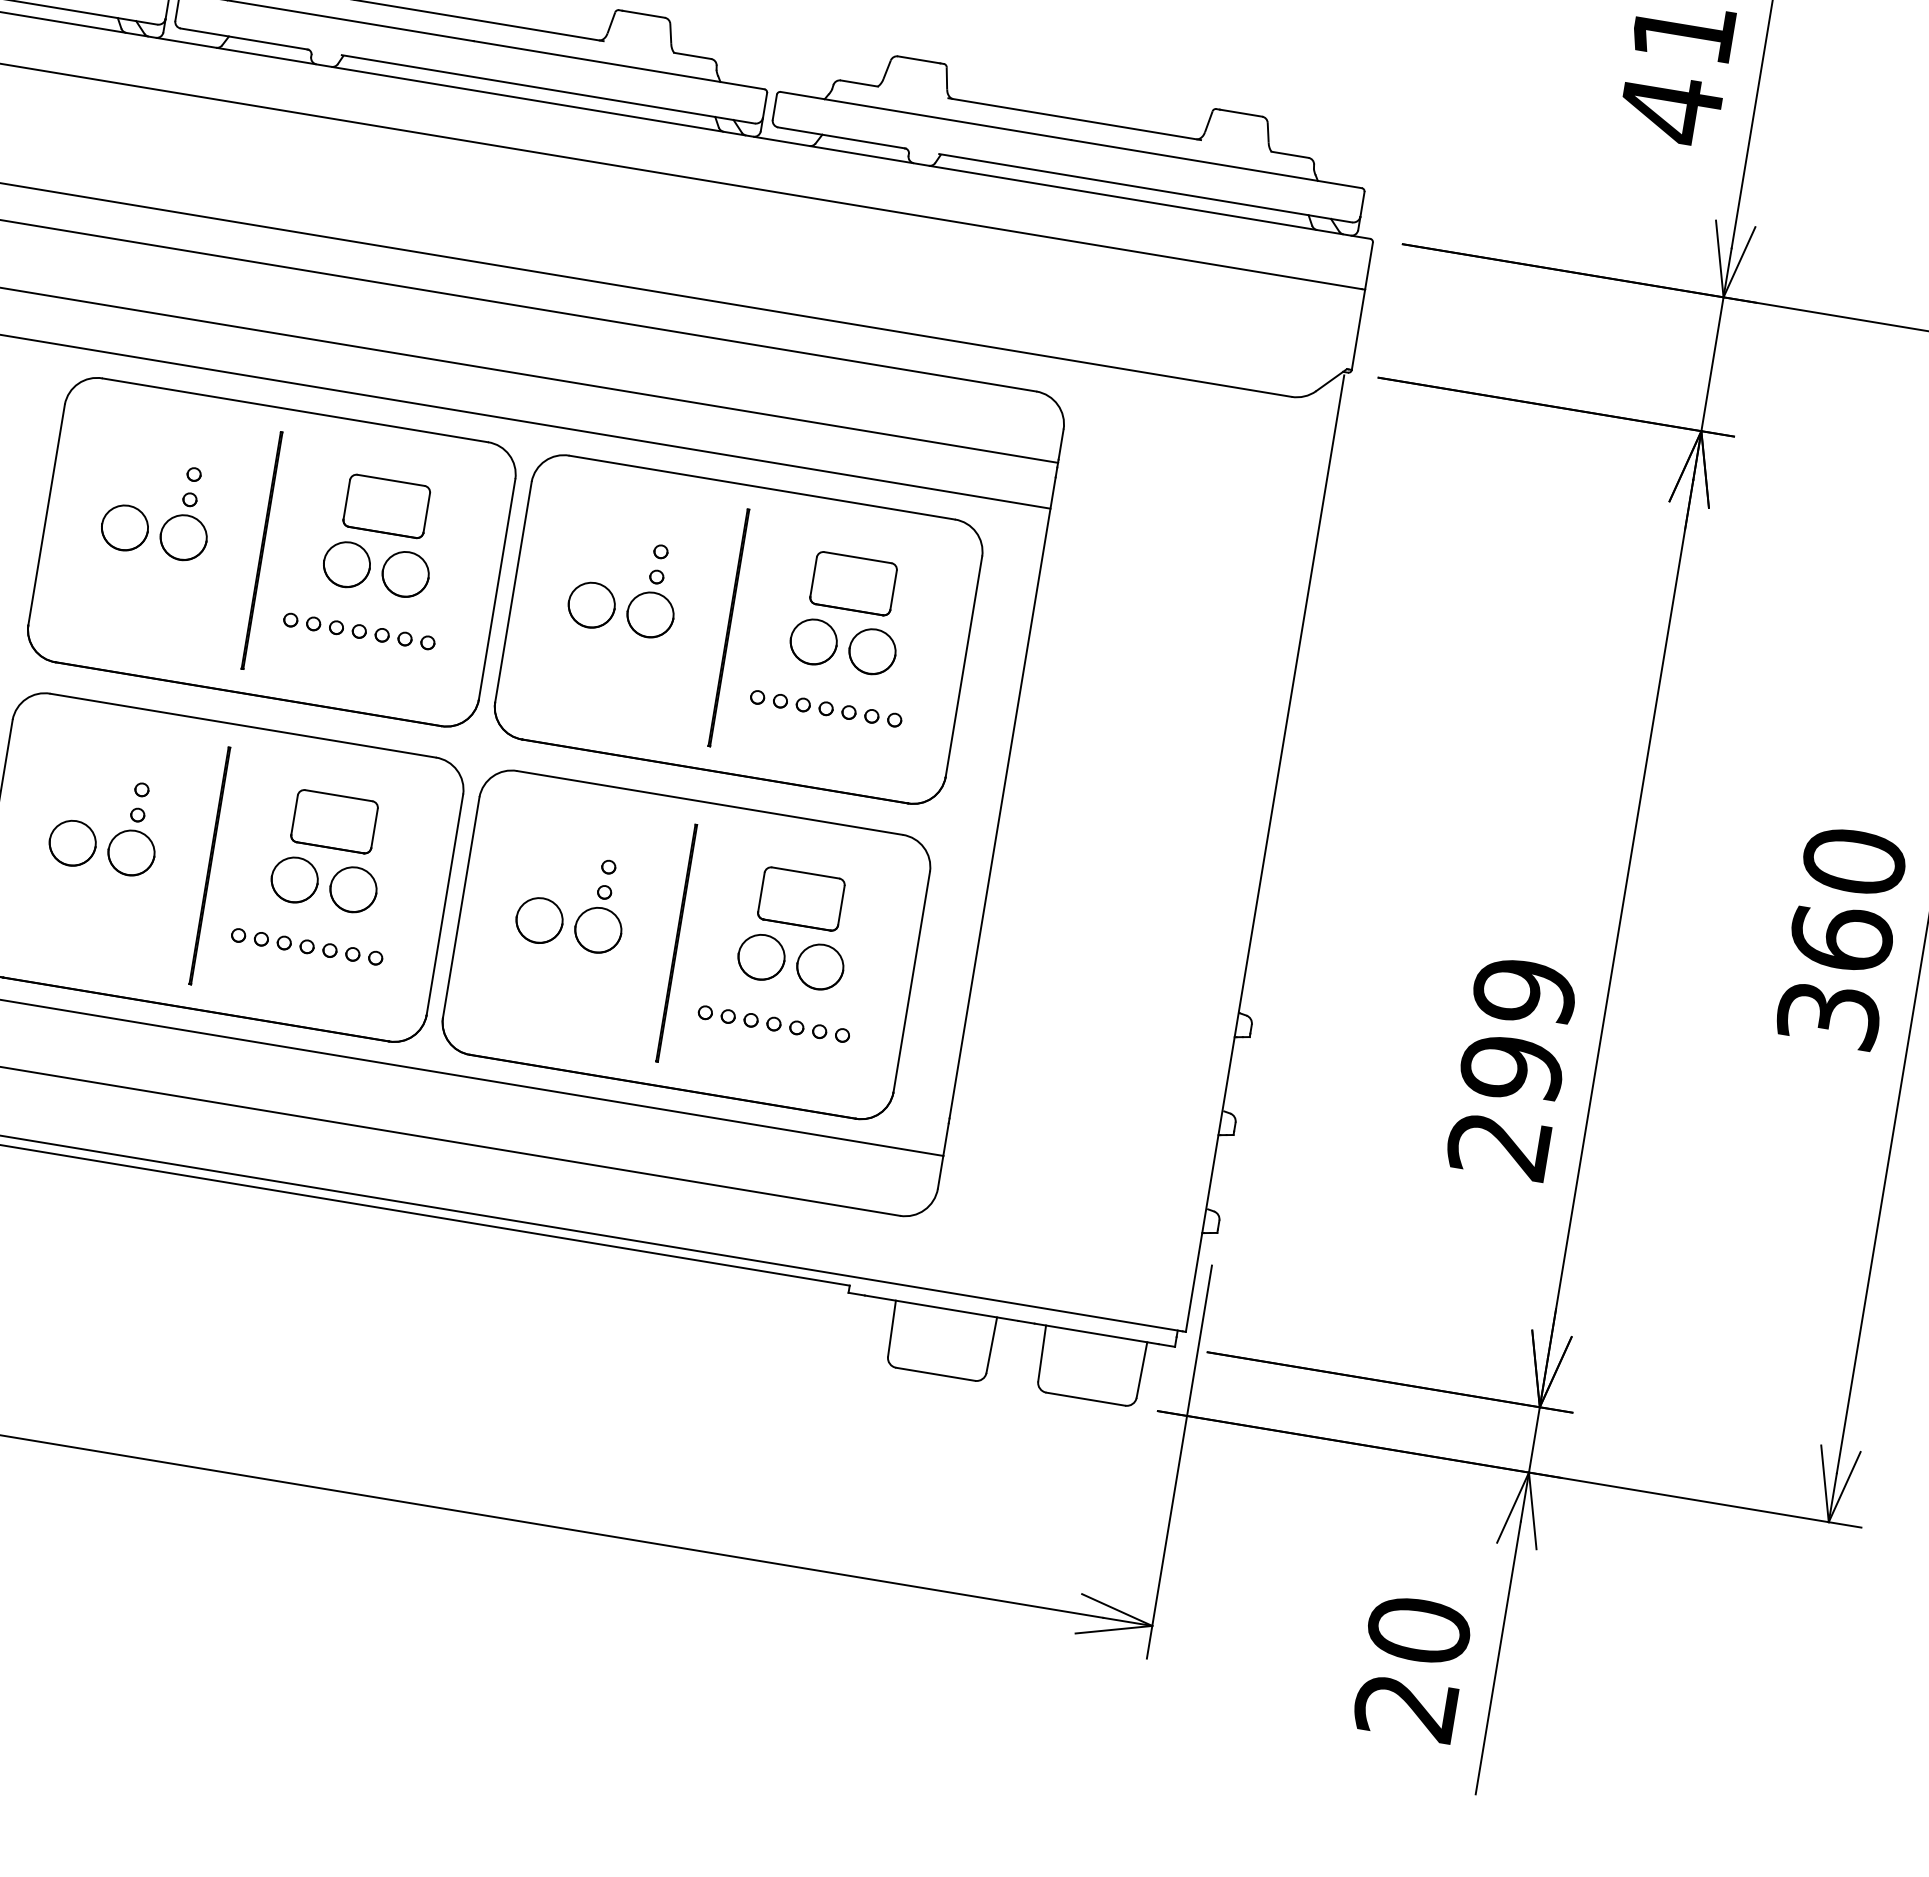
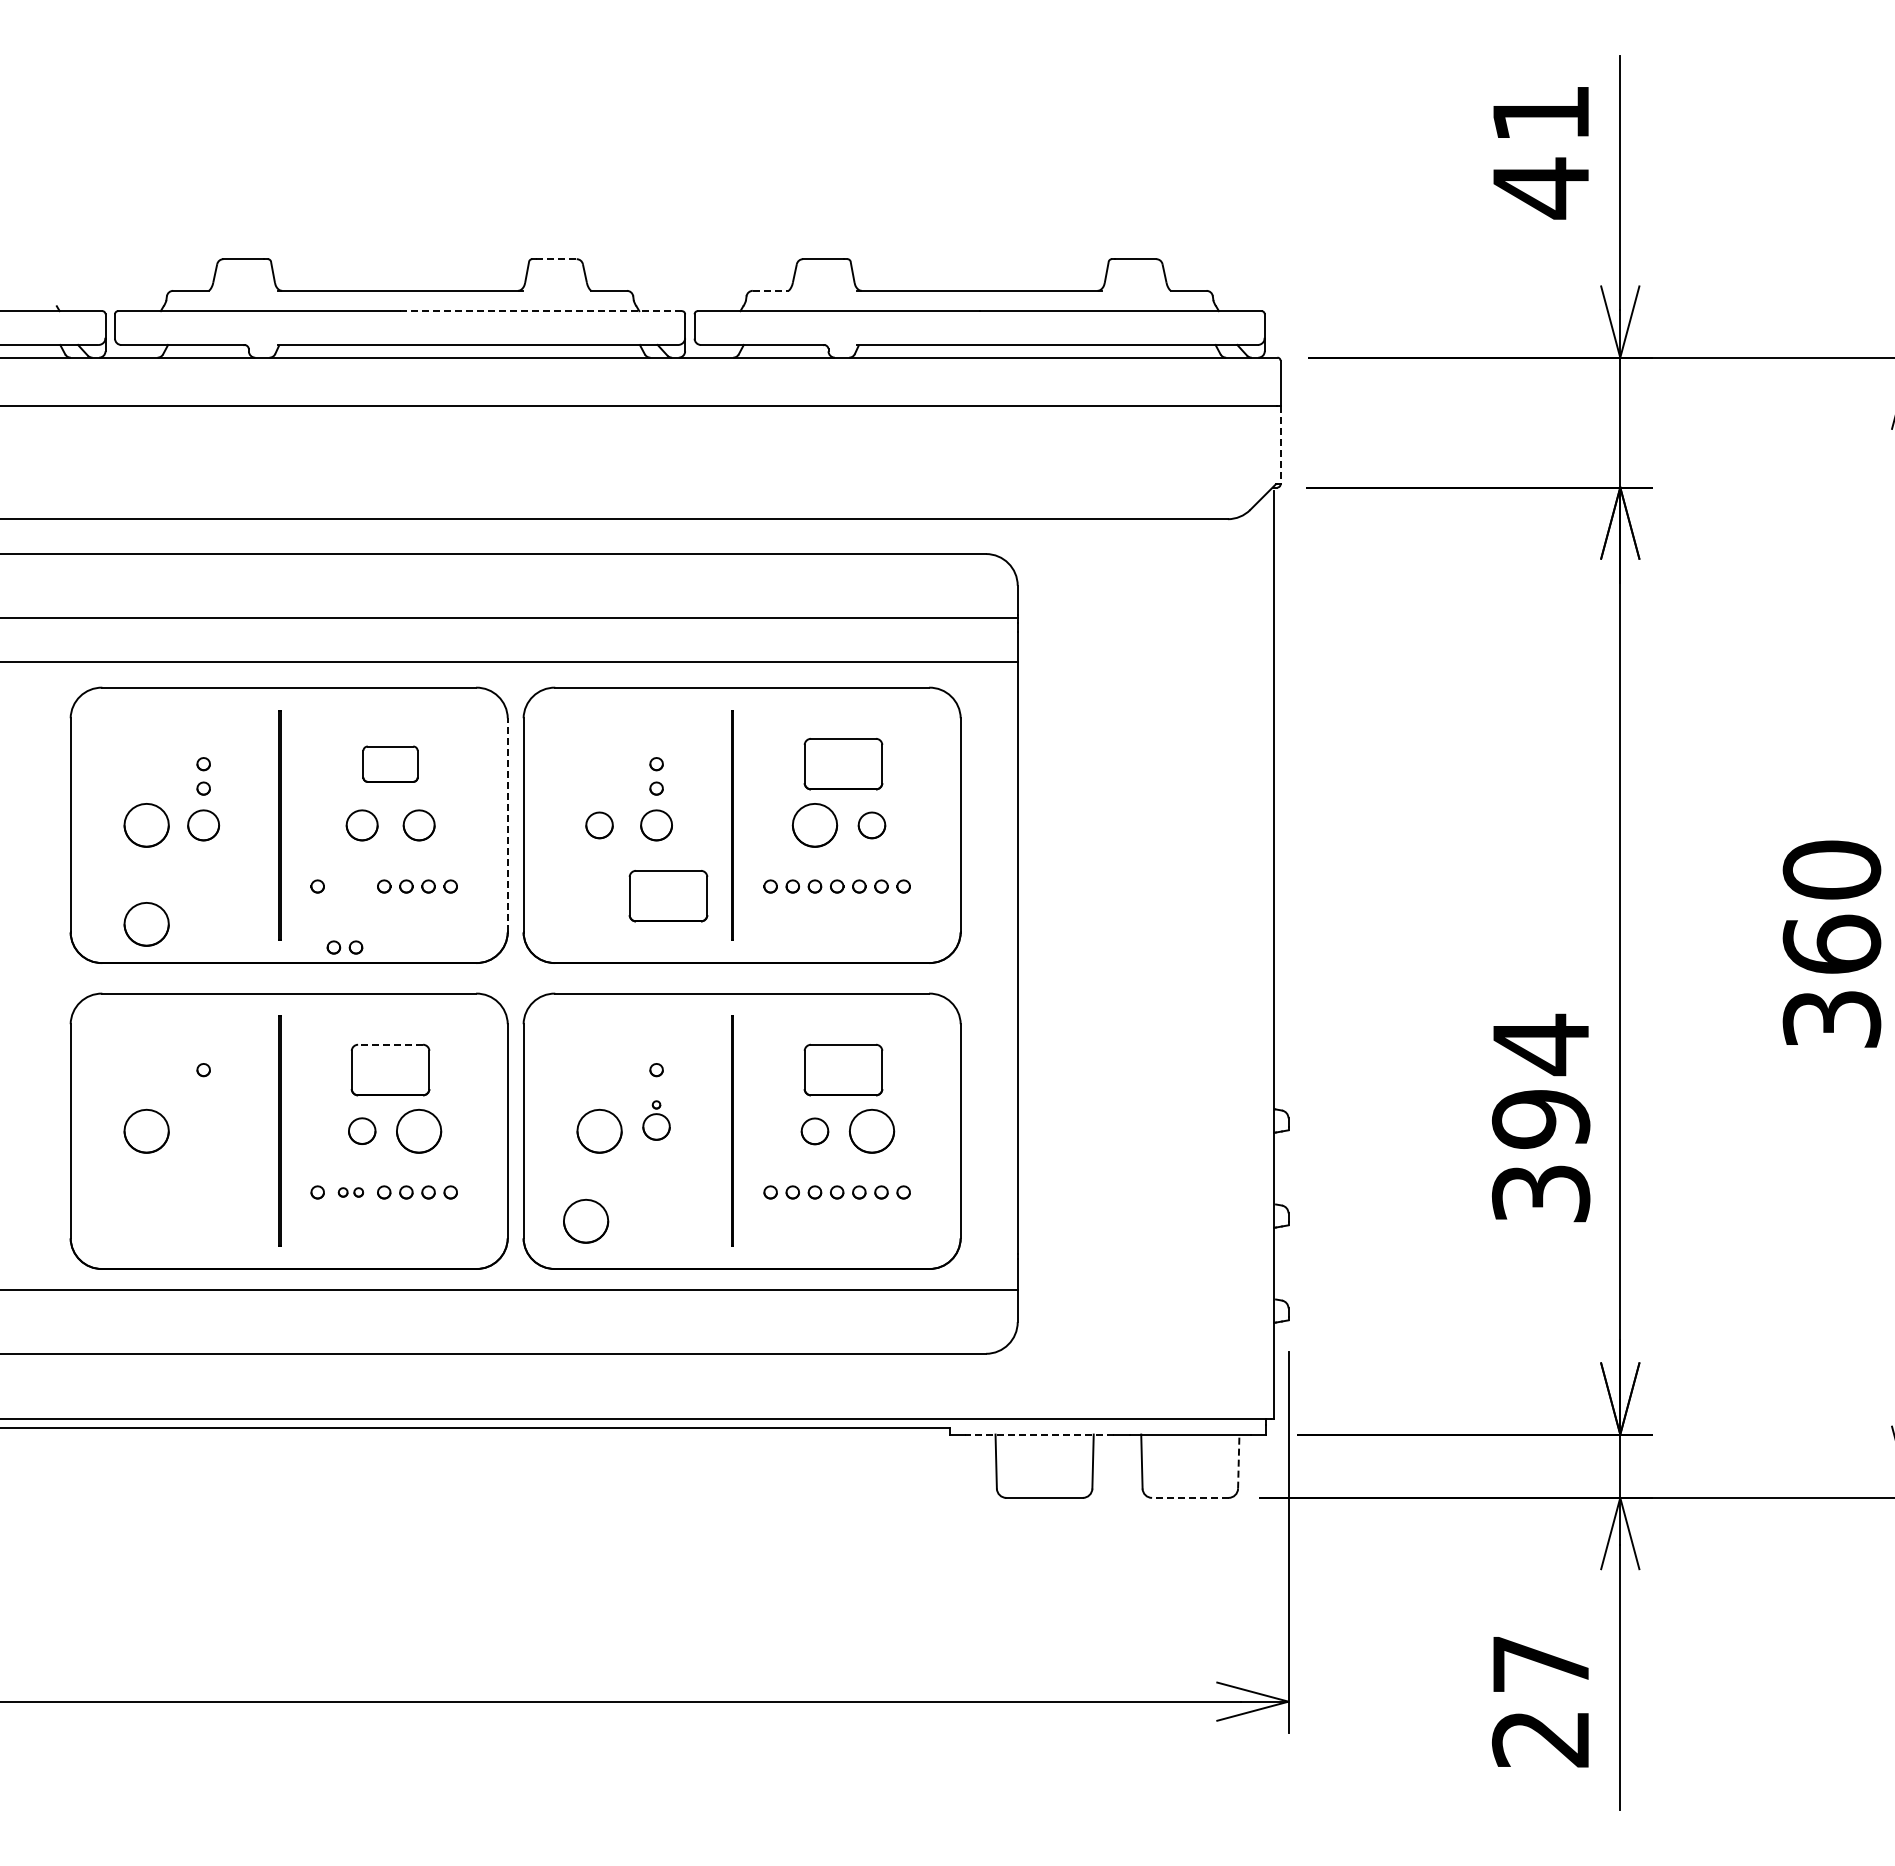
line: (643, 14) -> (556, 259), solid -> dashed
line: (619, 65) -> (541, 311), solid -> dashed
line: (859, 83) -> (770, 290), solid -> dashed
line: (1358, 329) -> (1280, 445), solid -> dashed
part: (386, 506) -> (390, 764), size x0.7
part: (183, 537) -> (203, 825), size x0.7
part: (347, 564) -> (362, 825), size x0.7
part: (406, 574) -> (419, 825), size x0.7
line: (496, 588) -> (507, 824), solid -> dashed
part: (591, 605) -> (599, 825), size x0.6
part: (650, 615) -> (656, 825), size x0.7
part: (324, 625) -> (344, 947), moved
part: (107, 630) -> (146, 924), added
part: (871, 651) -> (871, 825), size x0.6
part: (650, 690) -> (668, 896), added
line: (338, 795) -> (390, 1044), solid -> dashed
part: (133, 841) -> (203, 1120), removed
part: (295, 879) -> (362, 1130), size x0.6
part: (600, 919) -> (656, 1120), size x0.6
part: (272, 941) -> (350, 1192), size x0.7
part: (761, 957) -> (814, 1131), size x0.6
part: (510, 1010) -> (586, 1220), added
text: (1512, 1067) -> (1541, 1117), 299 -> 394
line: (941, 1308) -> (1039, 1434), solid -> dashed
line: (1141, 1369) -> (1238, 1461), solid -> dashed
line: (1085, 1398) -> (1189, 1497), solid -> dashed
text: (1418, 1629) -> (1540, 1663), 20 -> 27

